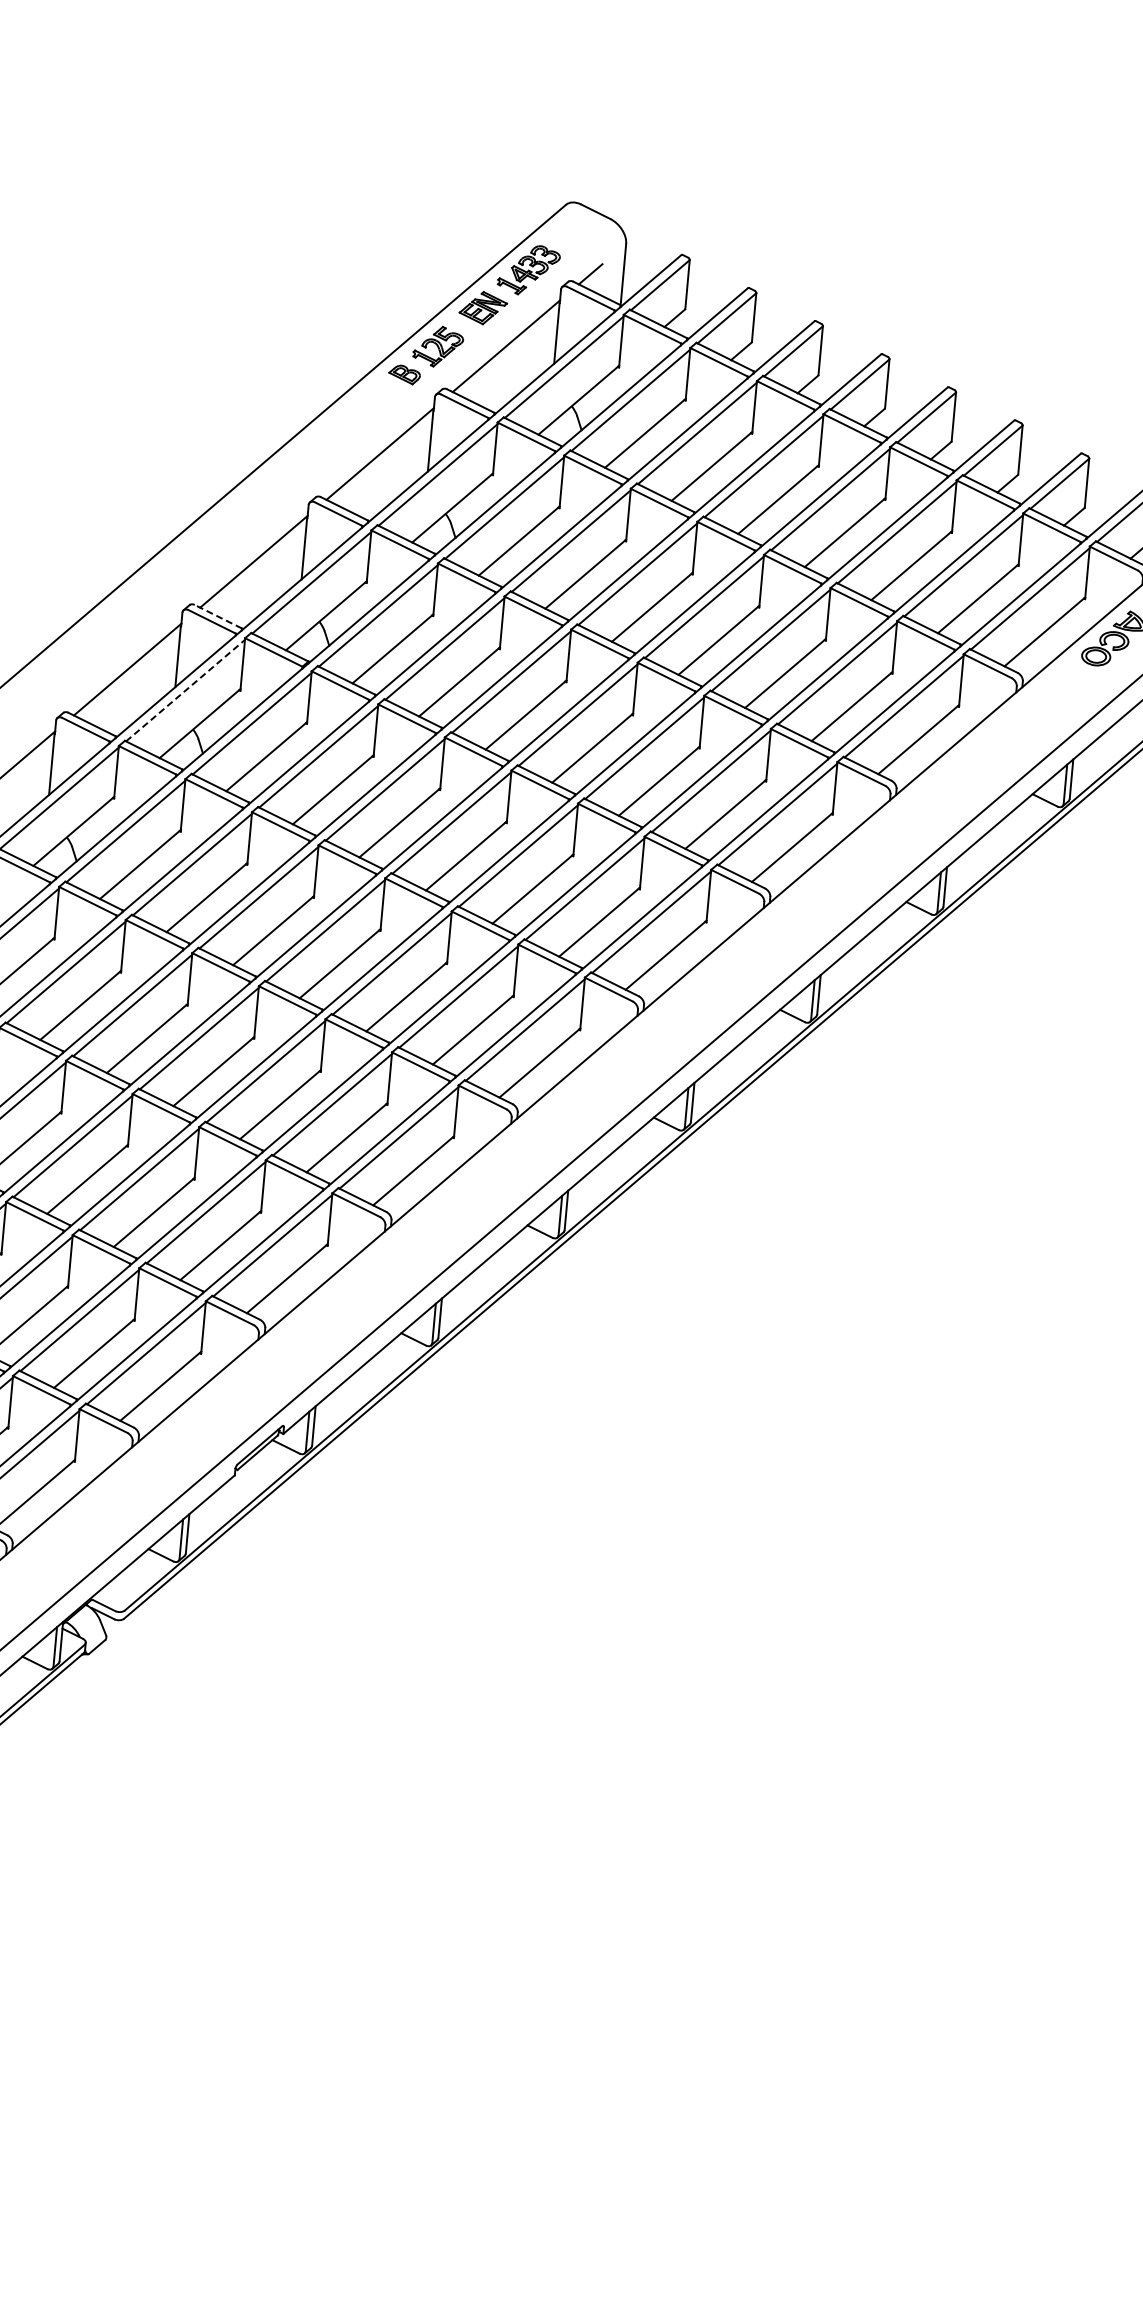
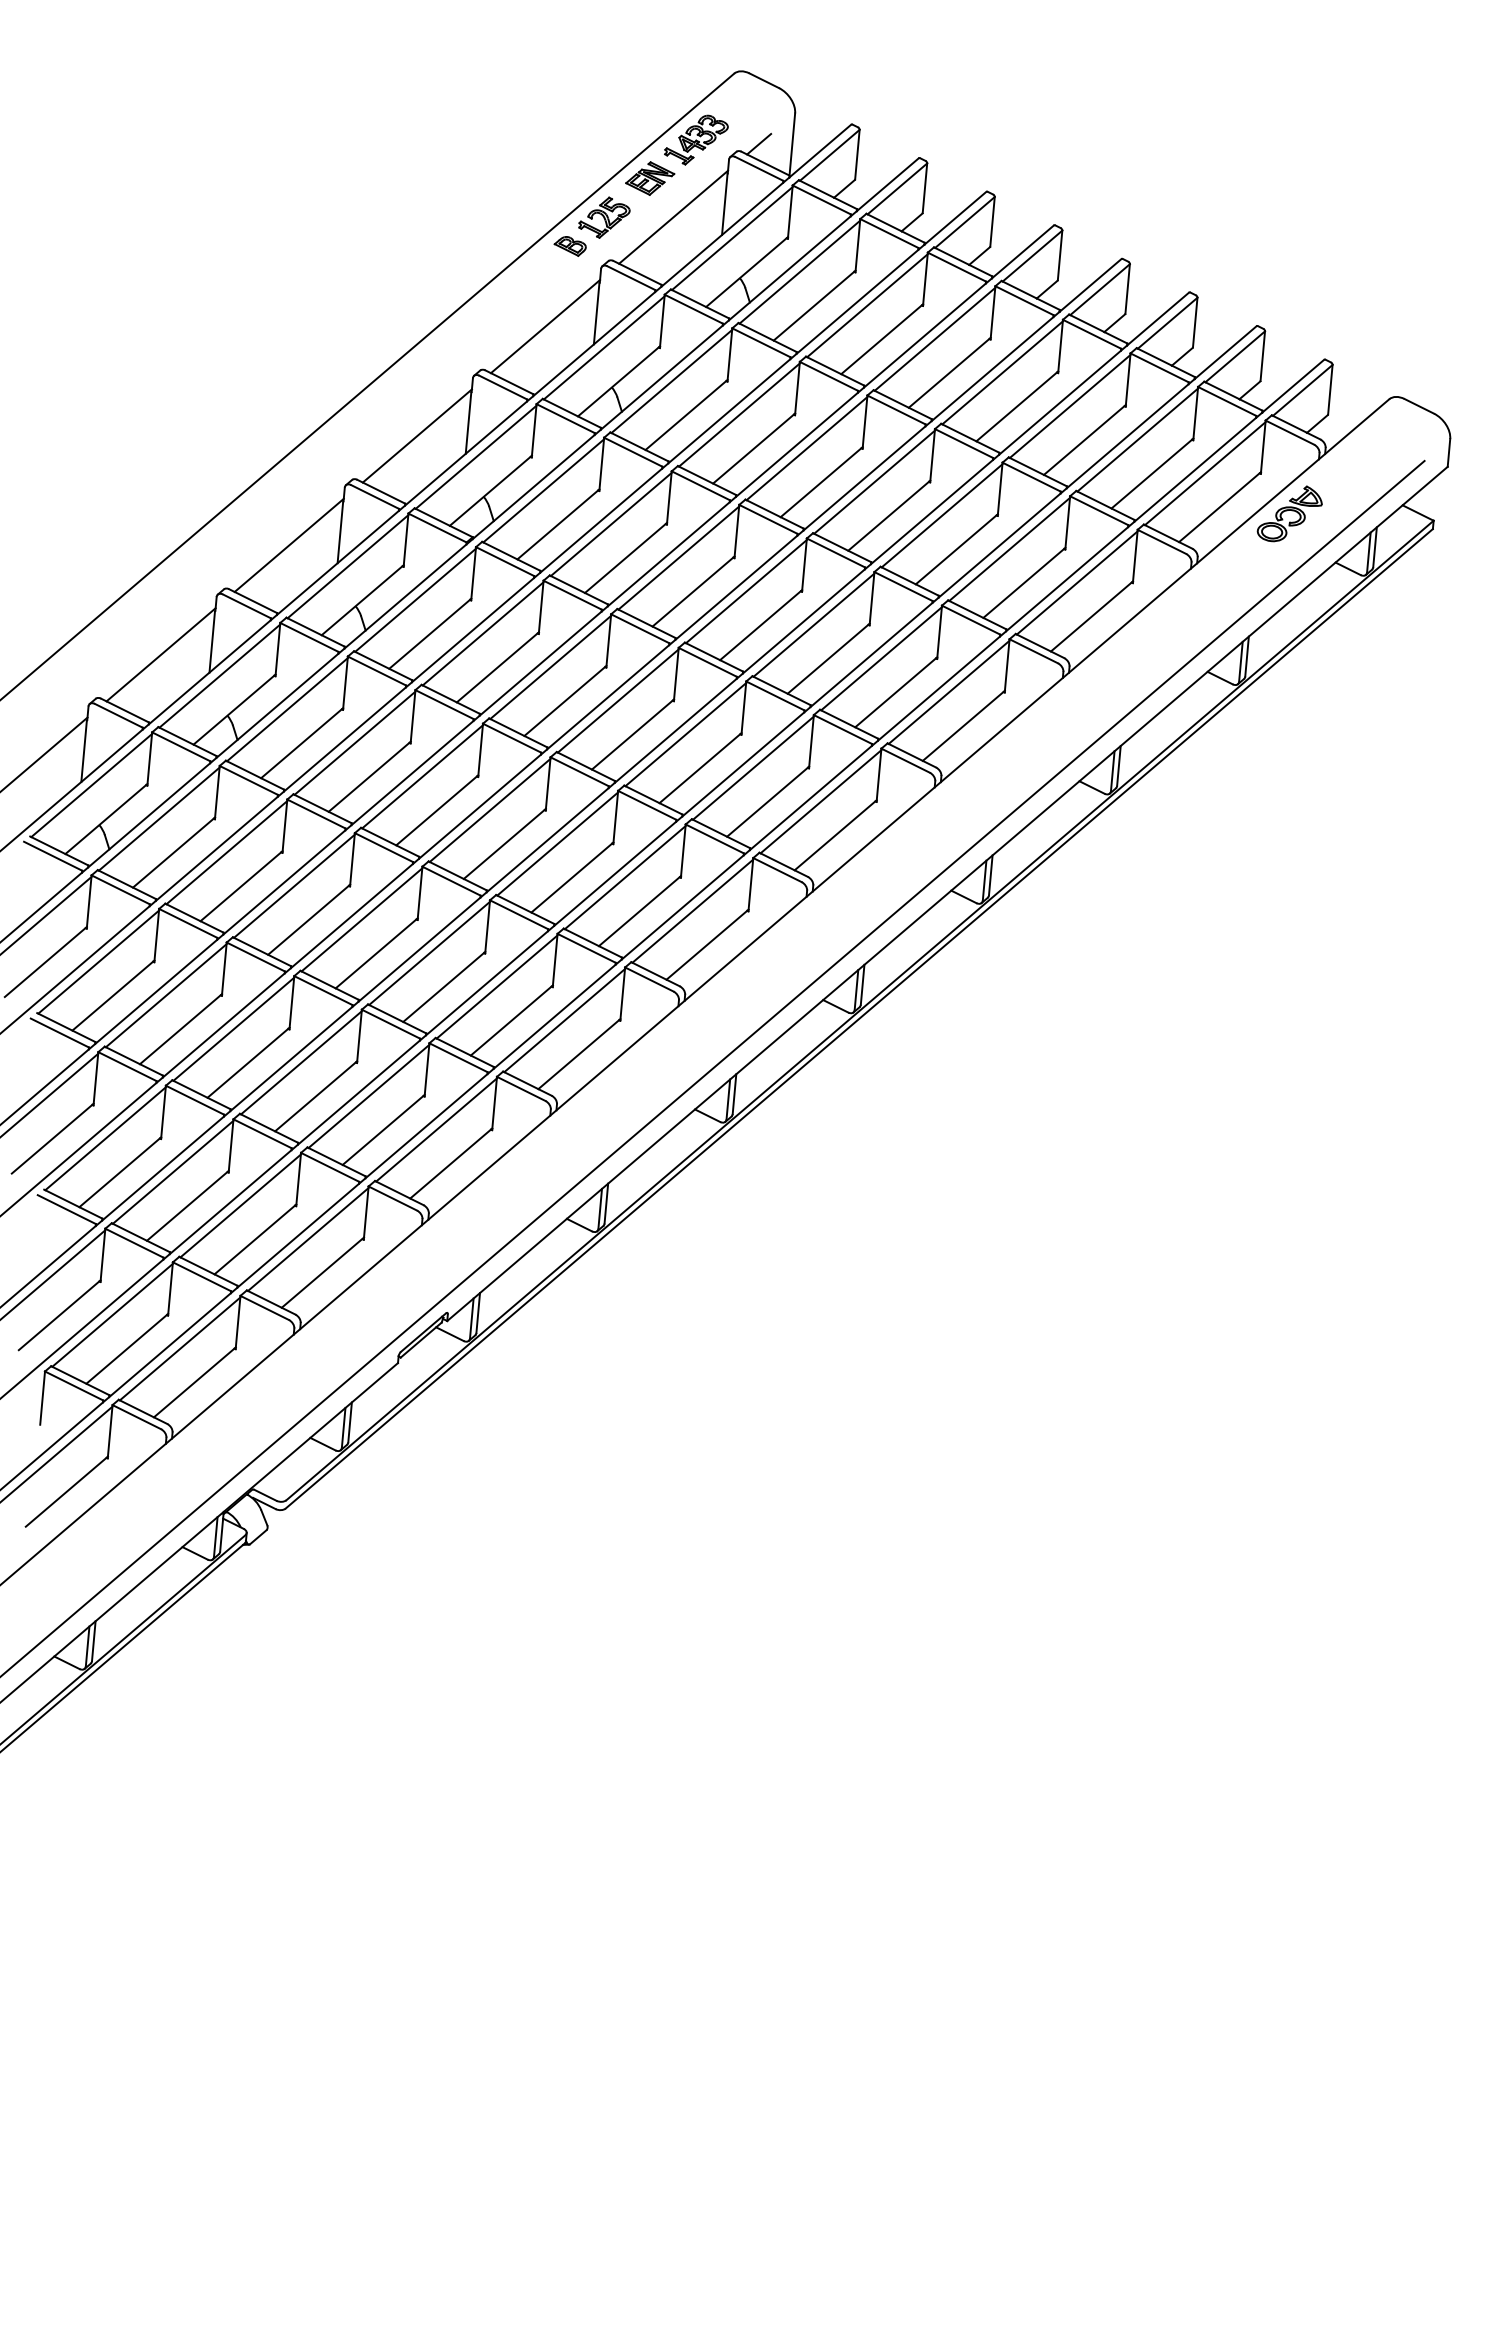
line: (218, 616) -> (381, 491), dashed -> solid
line: (186, 690) -> (348, 566), dashed -> solid

